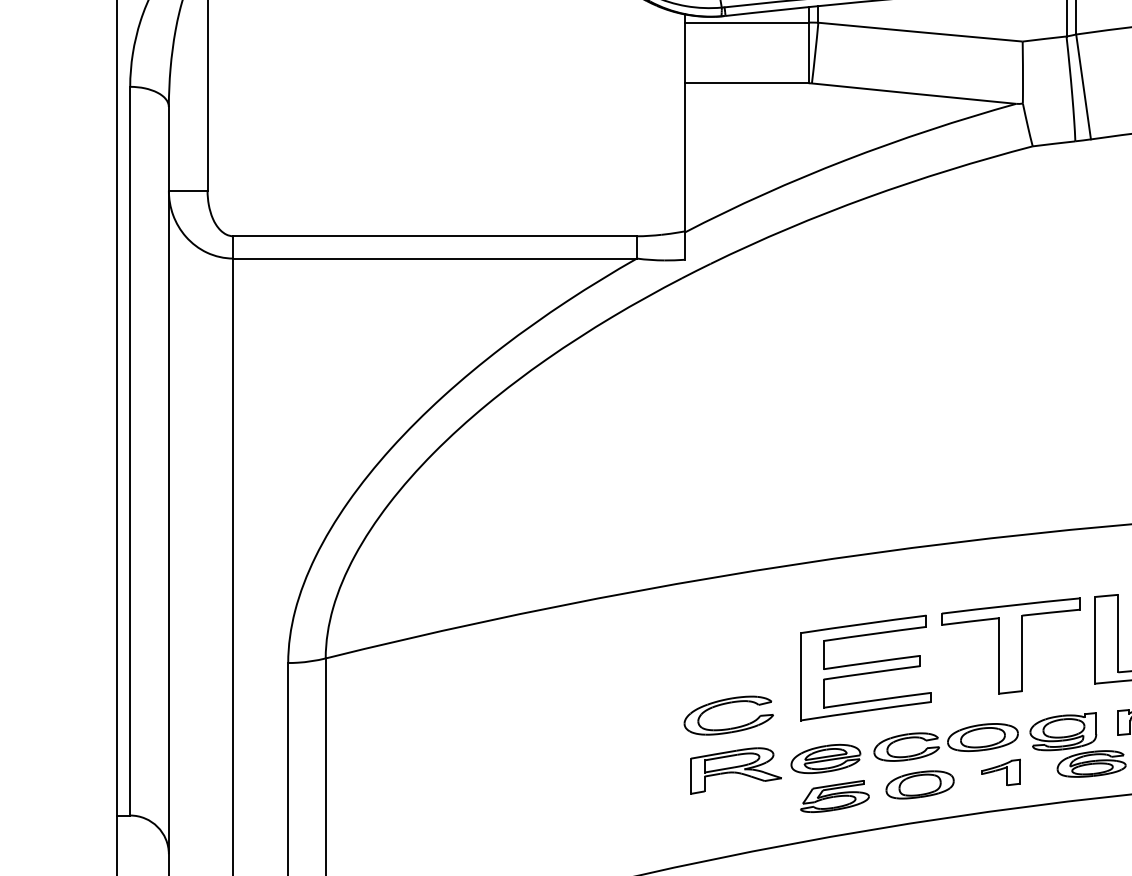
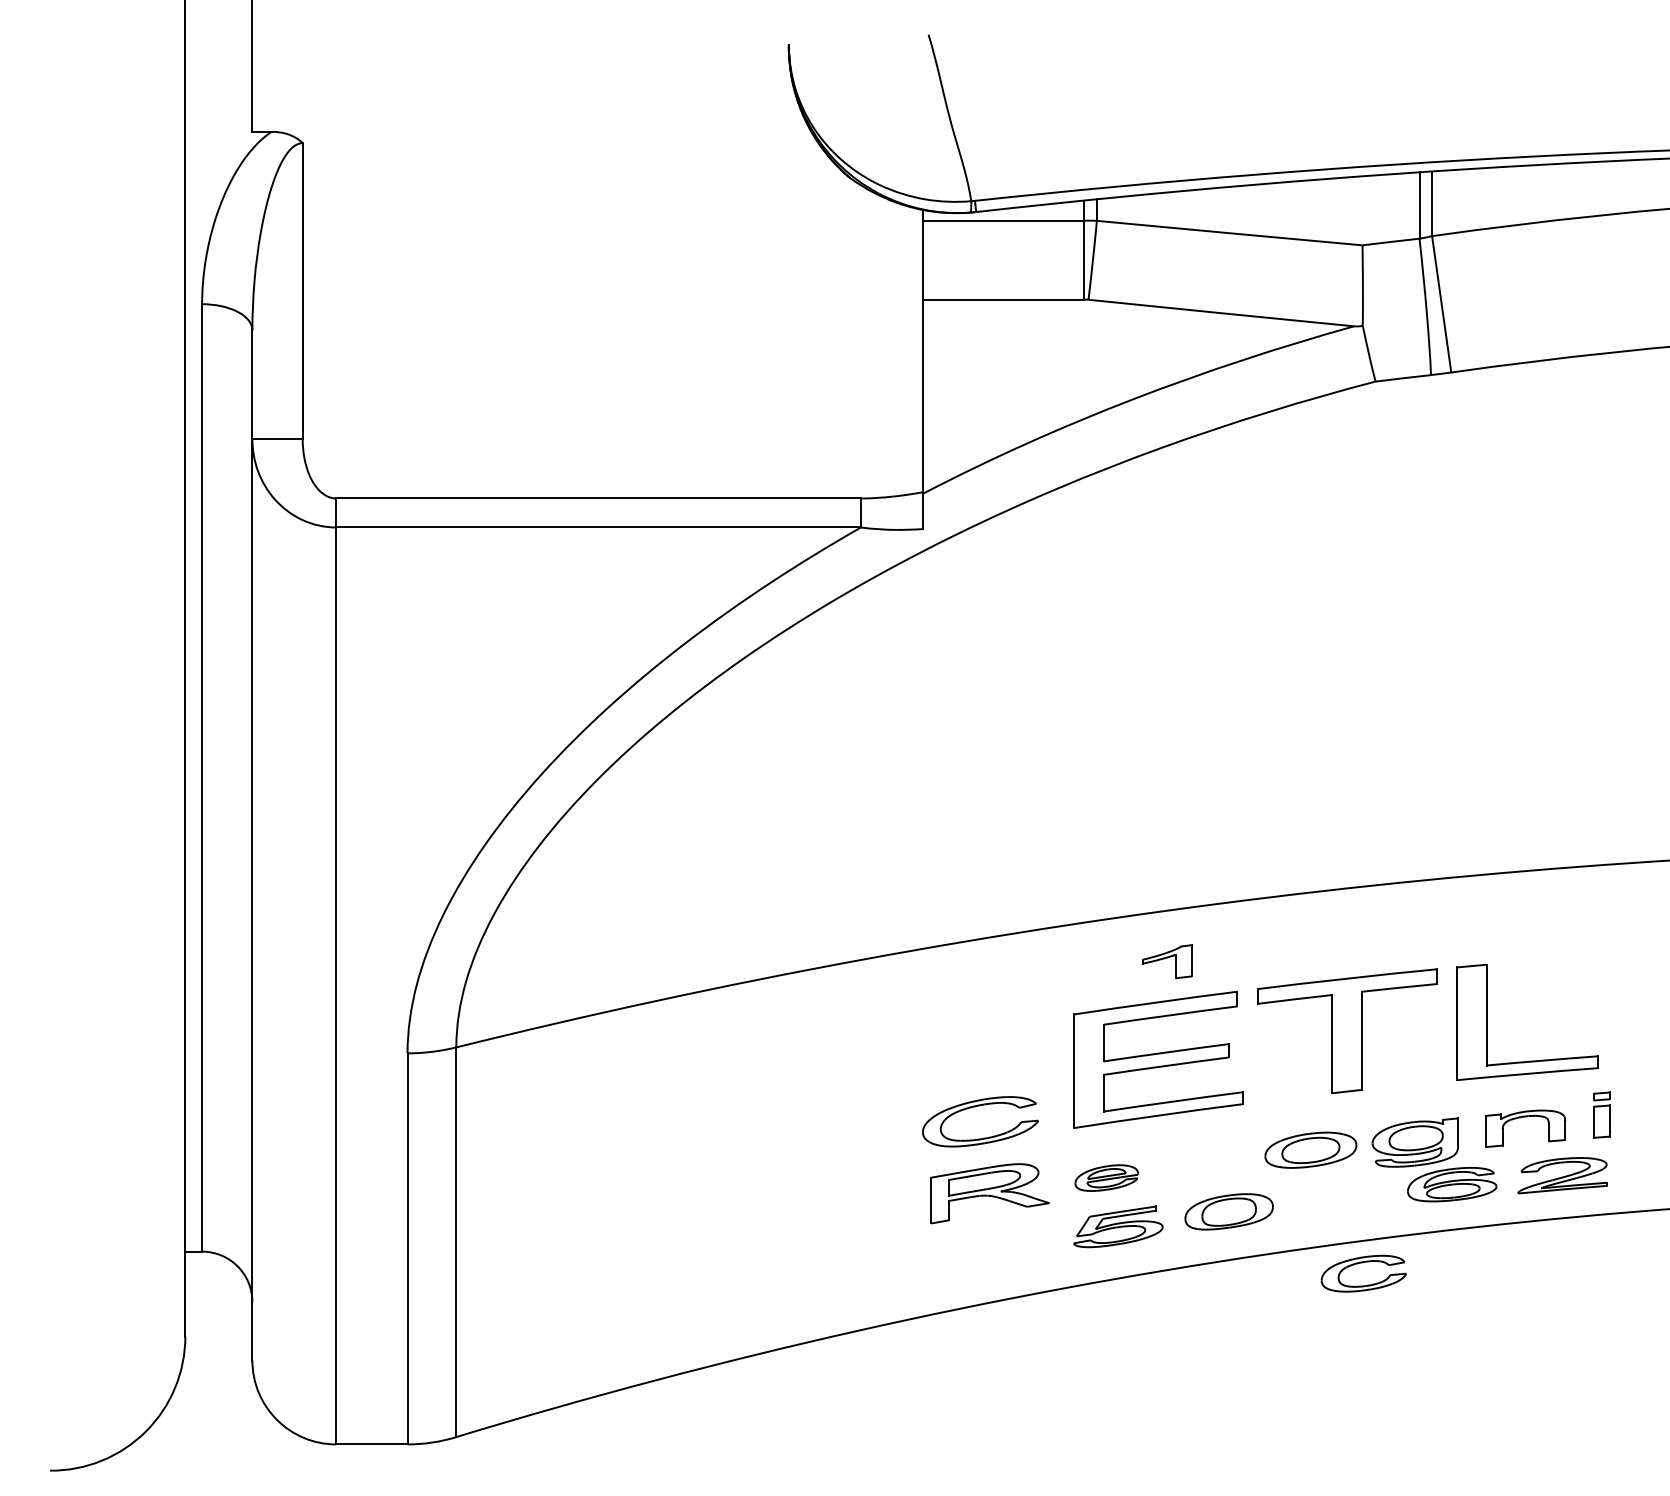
part: (905, 739) -> (1362, 1263), moved
part: (825, 758) -> (1106, 1177), size x0.7
part: (1001, 772) -> (1167, 961), moved

